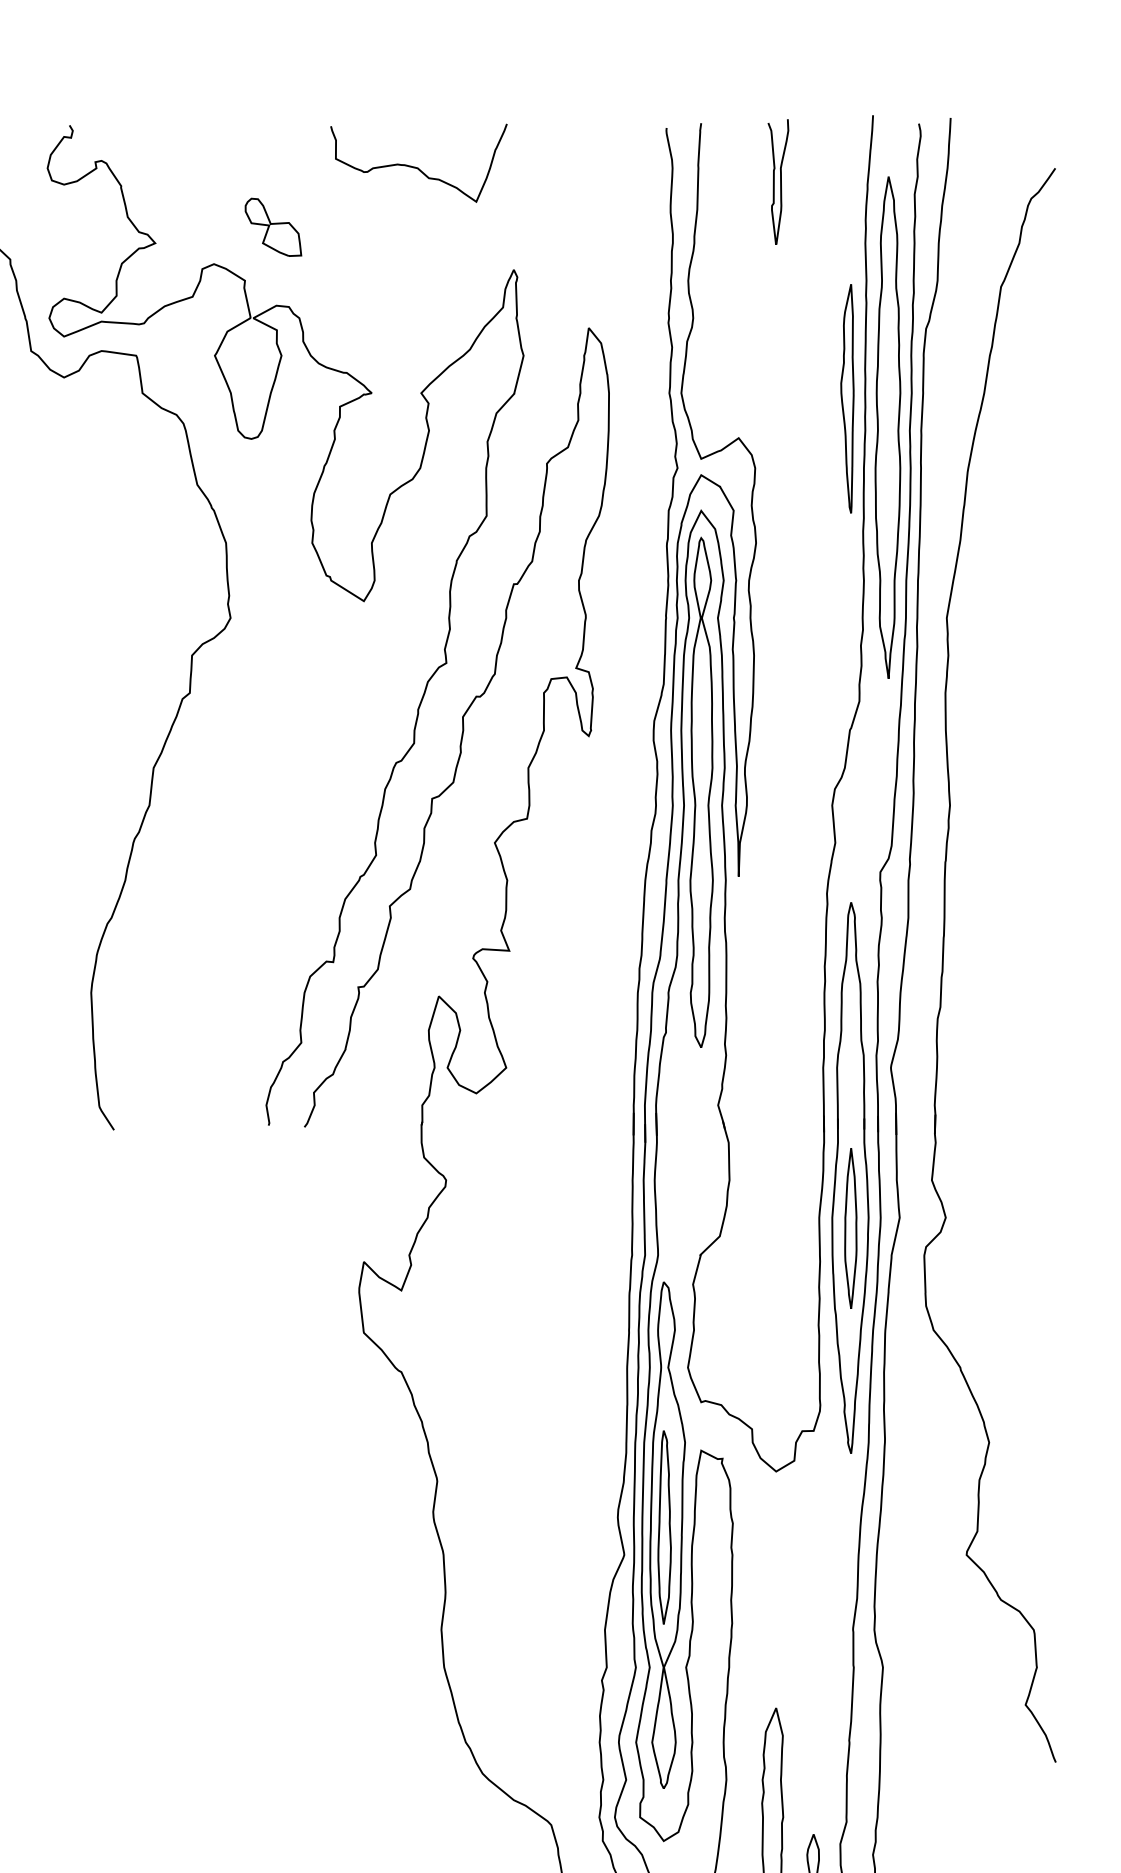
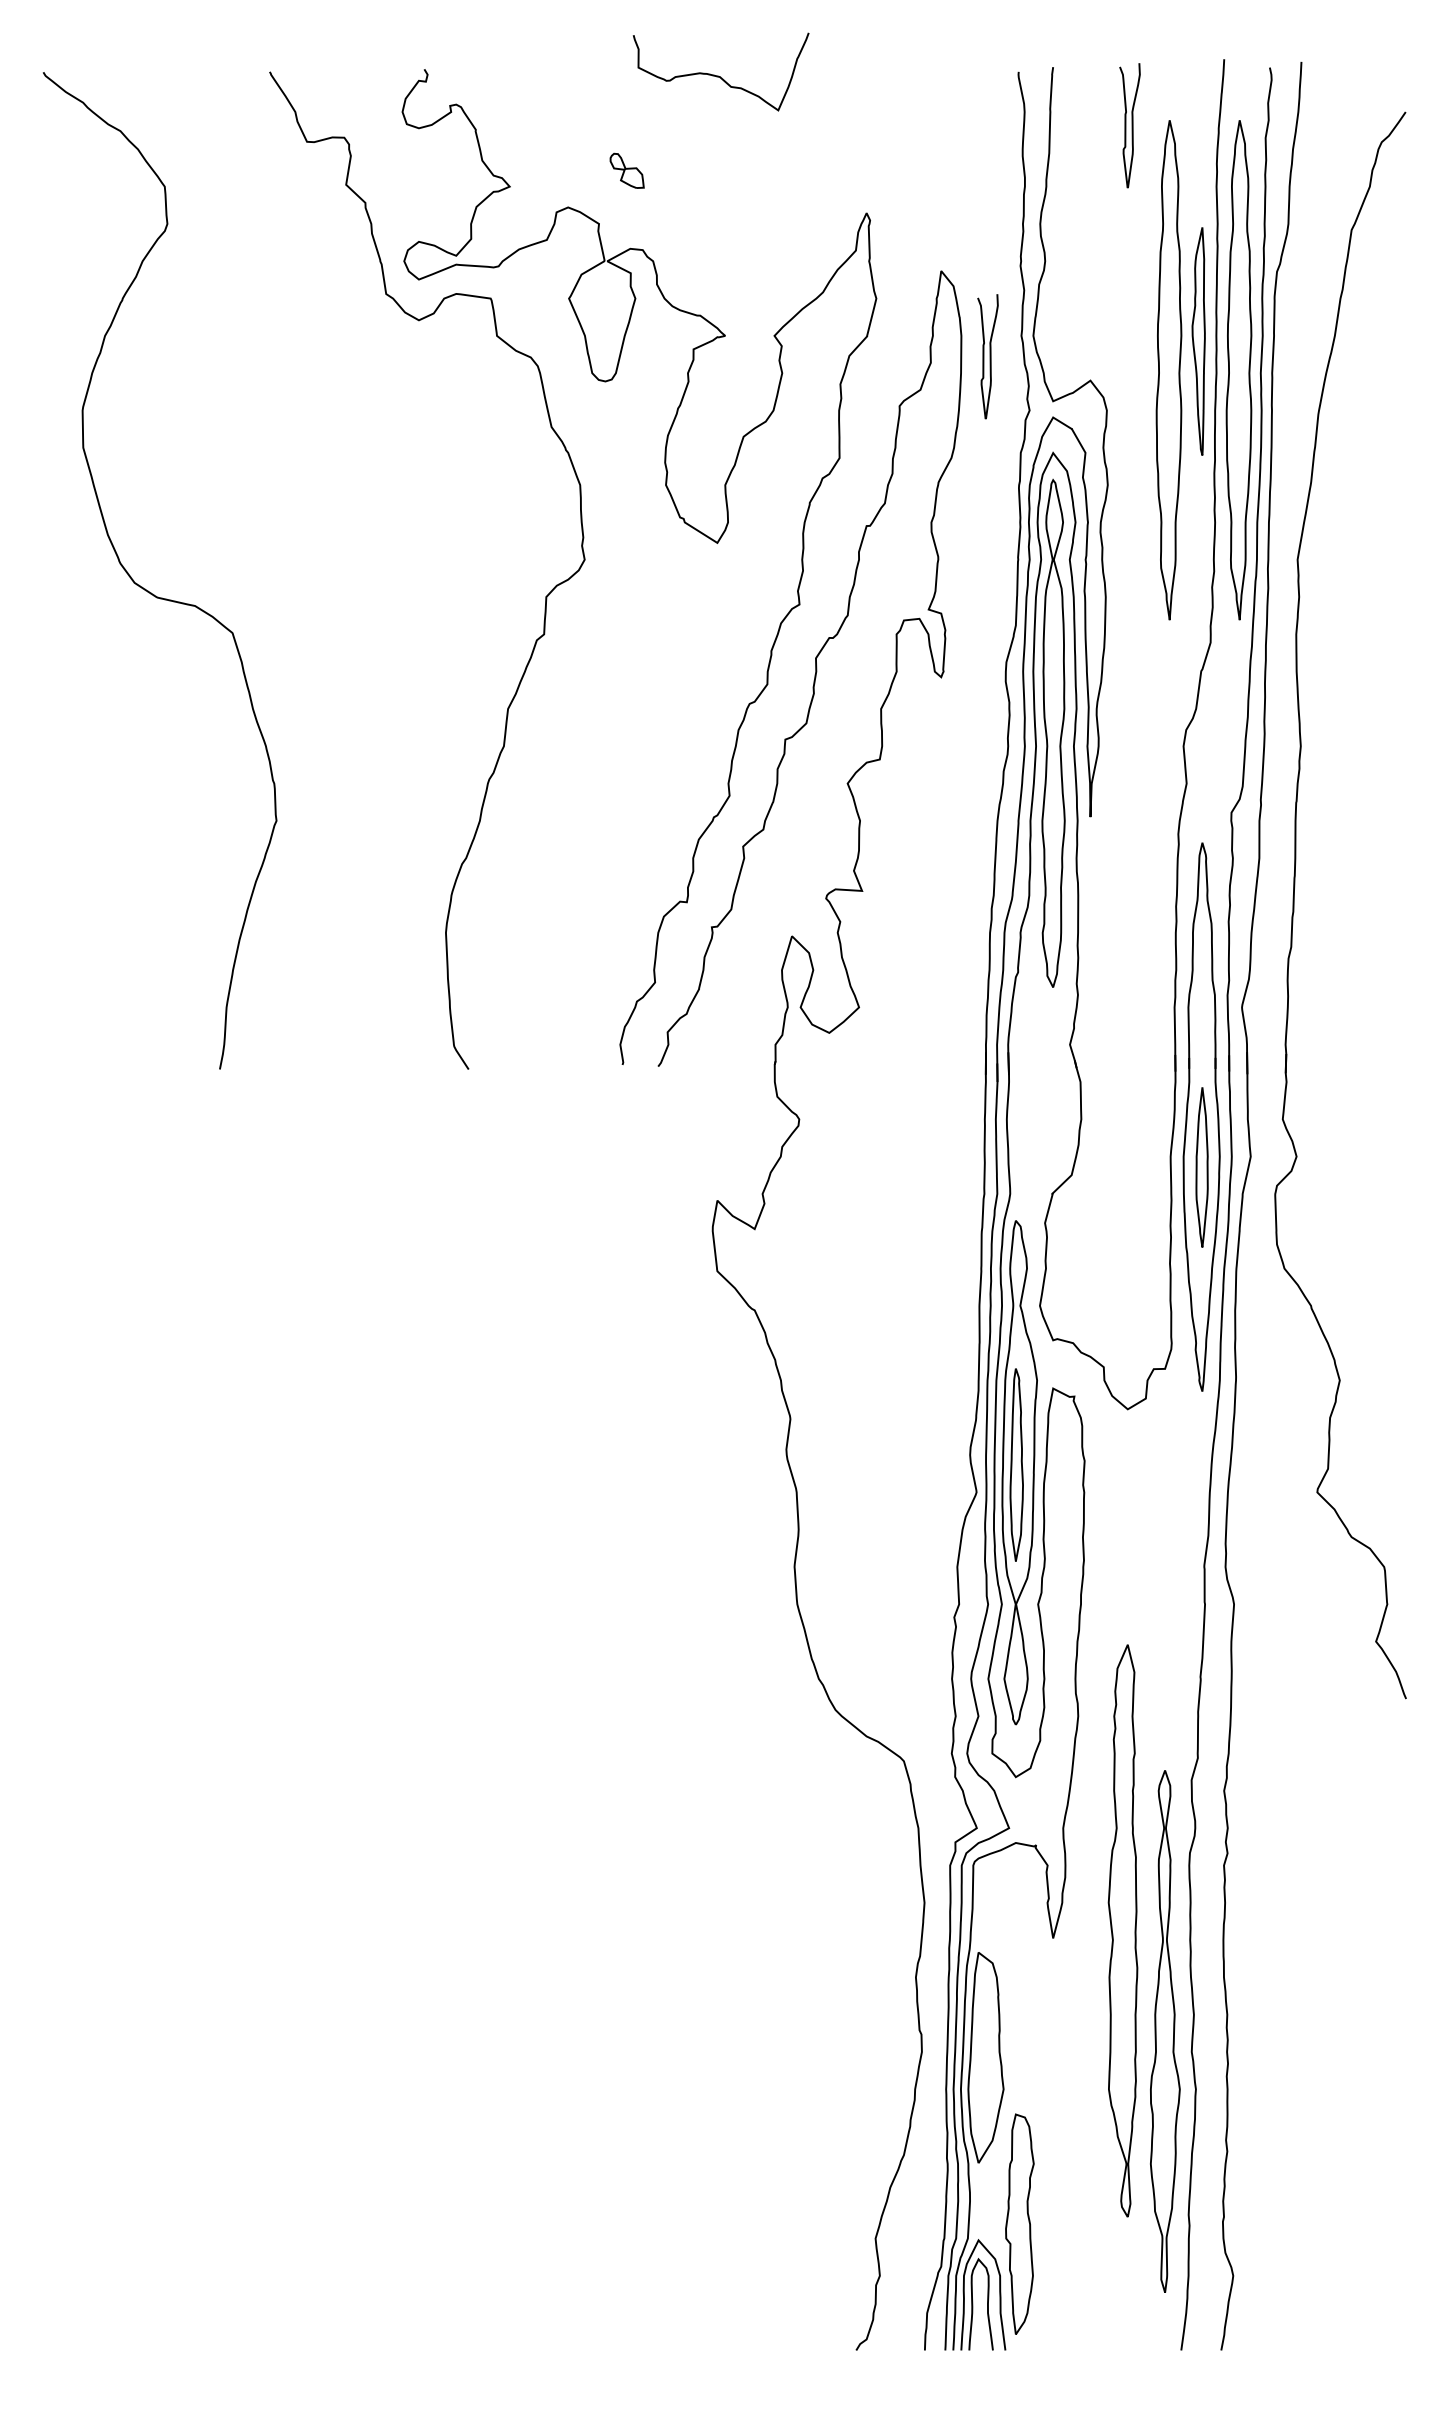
curve: (416, 166) -> (718, 75), moved
part: (272, 227) -> (626, 170), size x0.6
curve: (637, 413) -> (989, 356), added
part: (817, 427) -> (1168, 370), added

